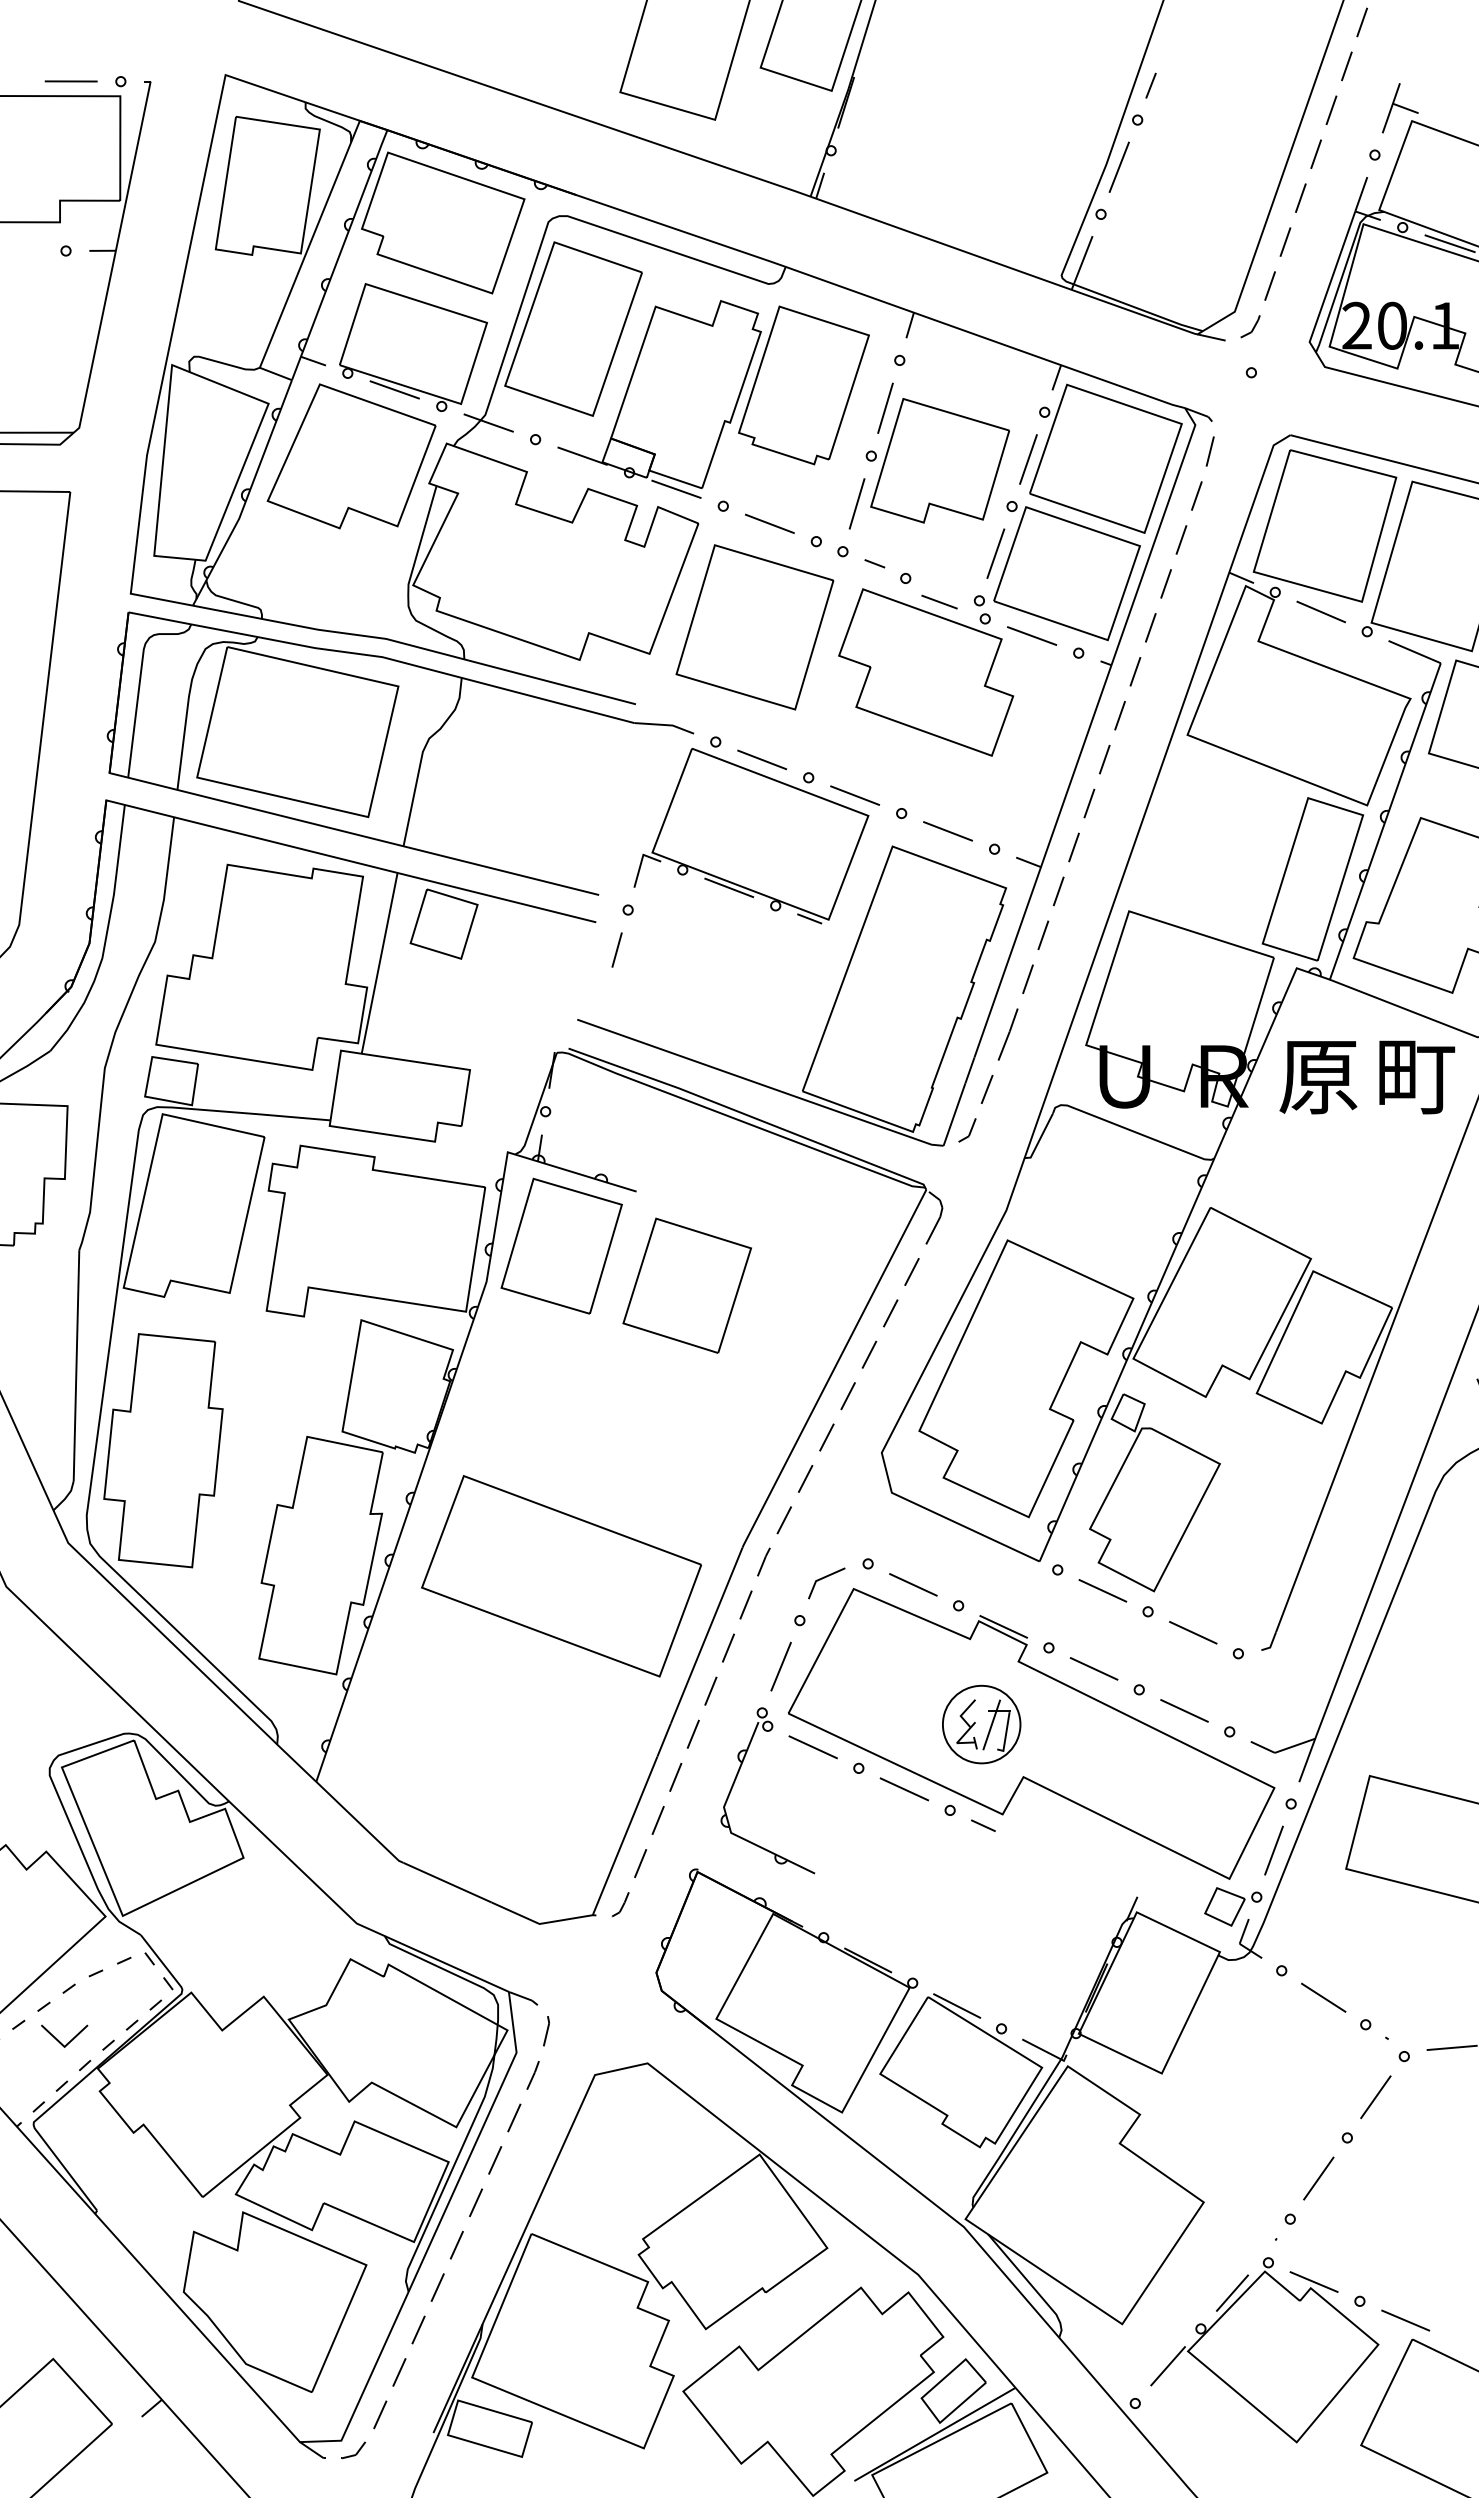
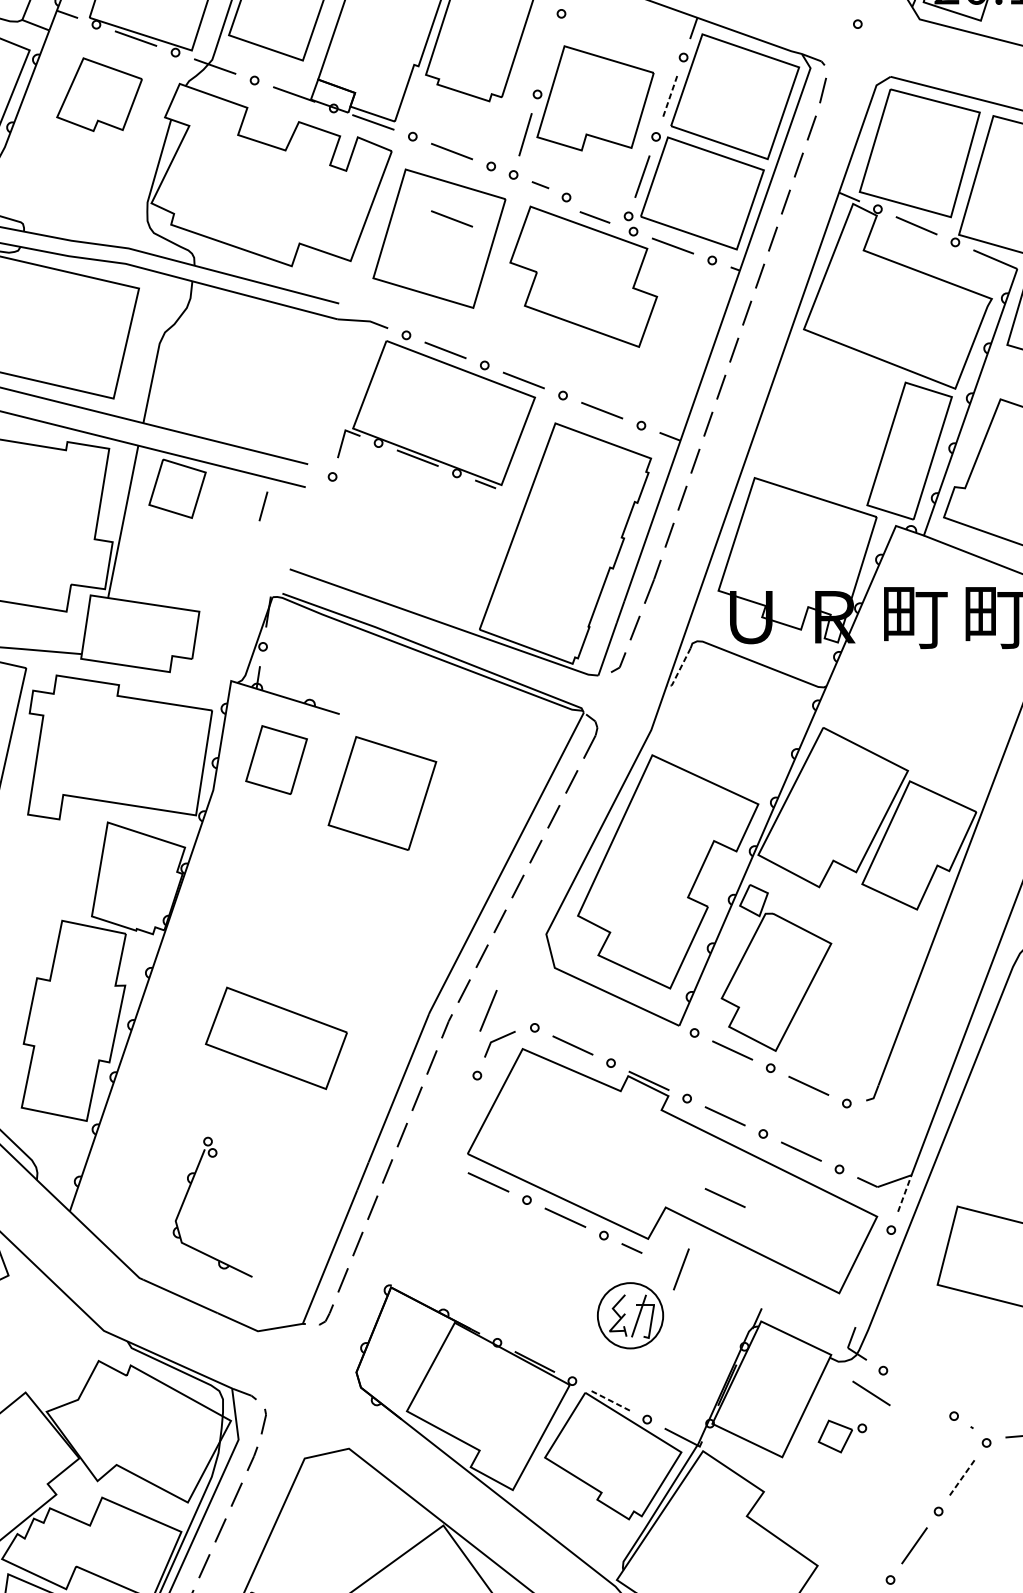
line: (885, 407) -> (549, 53), removed
part: (351, 456) -> (99, 94), size x0.6
line: (1028, 459) -> (669, 97), solid -> dashed
line: (769, 603) -> (451, 218), added
line: (616, 949) -> (262, 505), moved
text: (1318, 1077) -> (914, 618), 原 -> 町
line: (1040, 1139) -> (680, 670), solid -> dashed
part: (561, 1245) -> (276, 759), size x0.6
part: (561, 1576) -> (276, 1038), size x0.6
line: (780, 1666) -> (487, 1010), moved
part: (981, 1724) -> (630, 1315), moved
line: (1307, 1759) -> (905, 1192), solid -> dashed
line: (1093, 1765) -> (724, 1197), added
part: (736, 1779) -> (186, 1197), moved
line: (1273, 1850) -> (680, 1269), moved
part: (1233, 1906) -> (842, 1436), moved
line: (1323, 1997) -> (871, 1393), moved
line: (957, 2006) -> (610, 1400), solid -> dashed
line: (1376, 2096) -> (963, 1476), solid -> dashed

